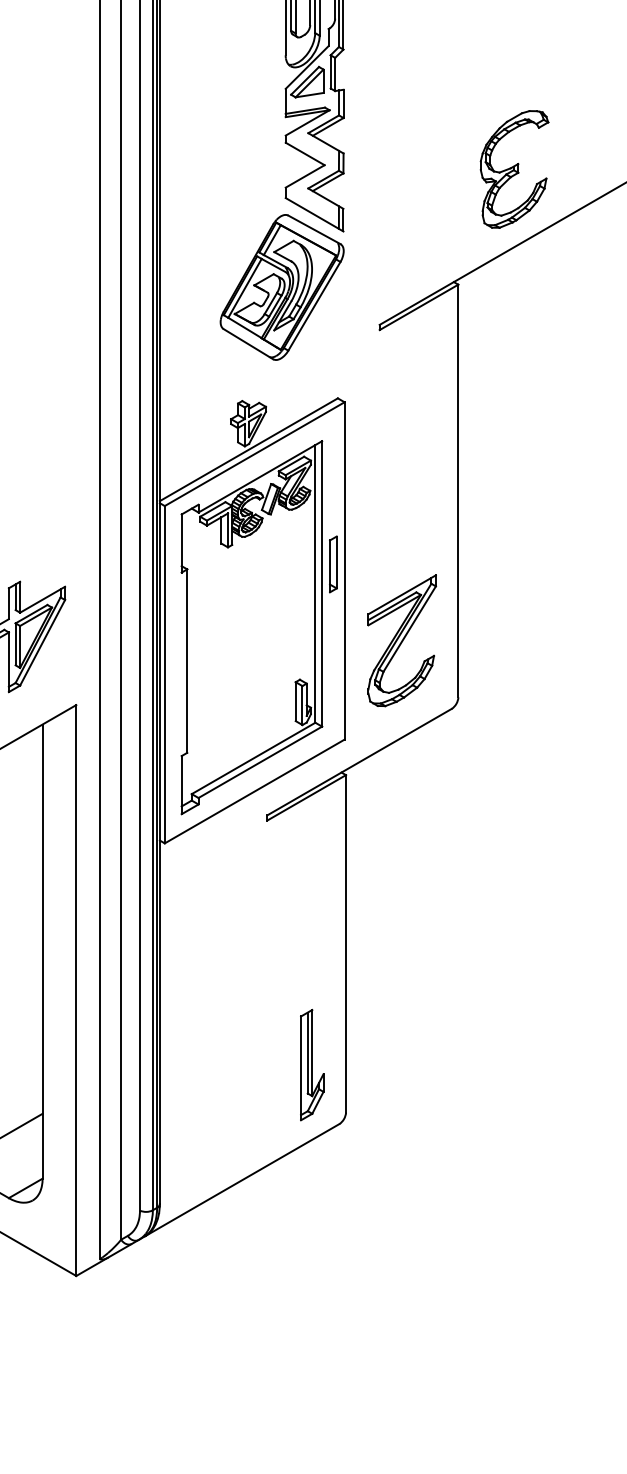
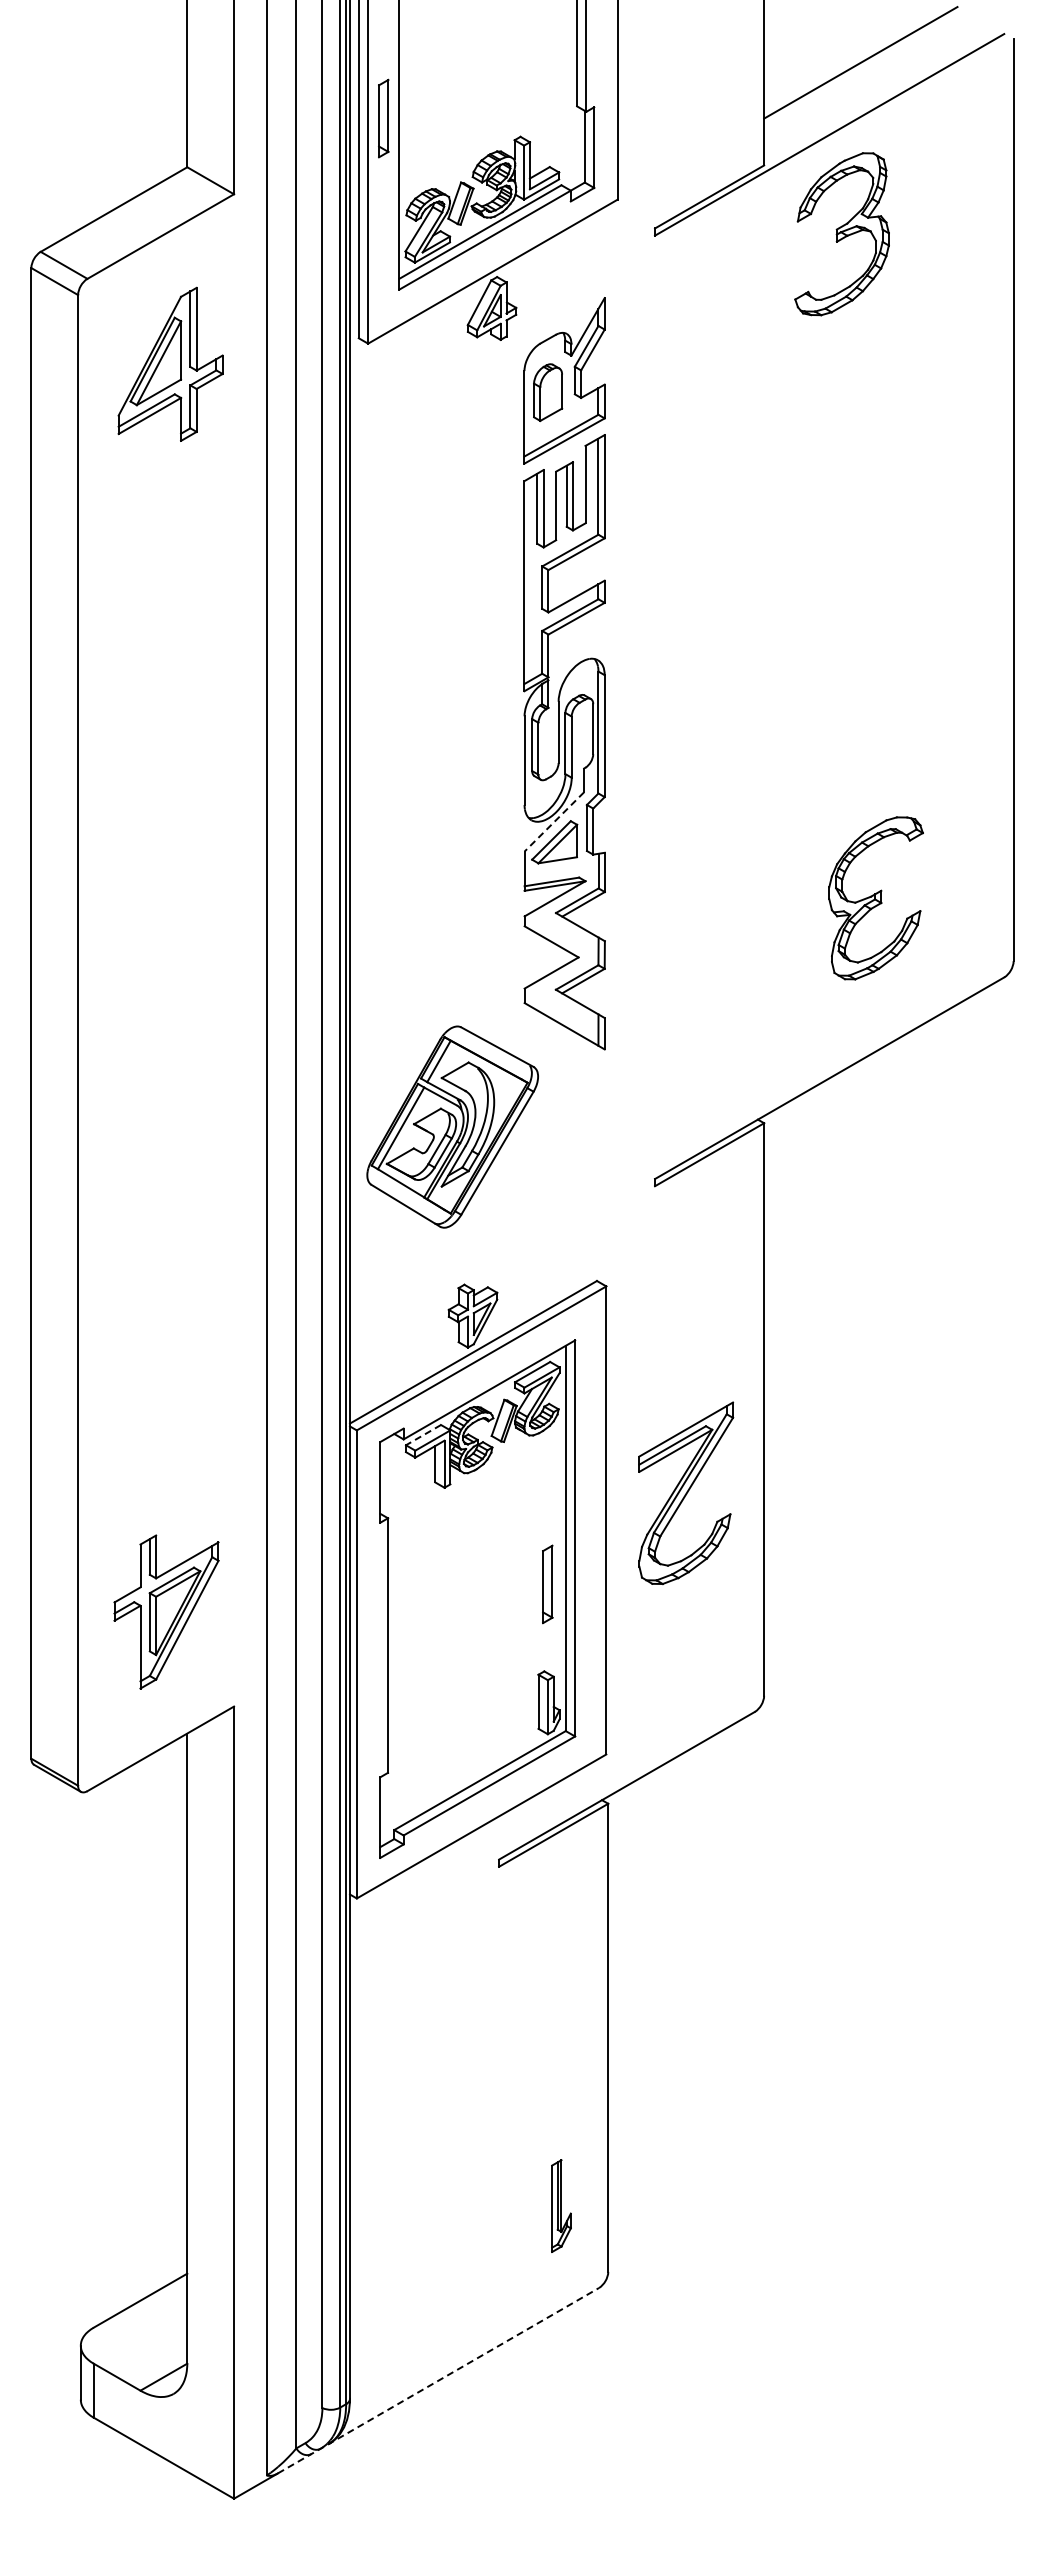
line: (307, 67) -> (554, 821), solid -> dashed
part: (514, 169) -> (875, 898), moved
part: (282, 287) -> (452, 1126), moved
line: (212, 509) -> (423, 1435), solid -> dashed
part: (333, 564) -> (547, 1584), moved
part: (402, 640) -> (686, 1493), moved
part: (312, 1064) -> (561, 2205), size x0.6
line: (223, 1190) -> (438, 2380), solid -> dashed

